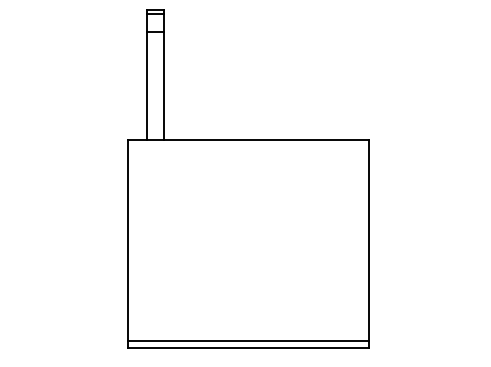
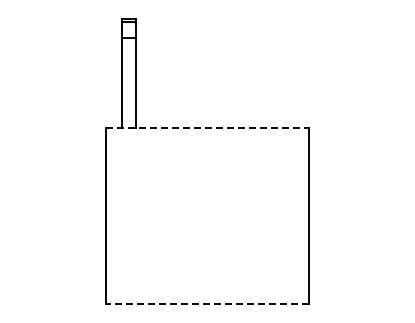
line: (249, 139) -> (208, 128), solid -> dashed
line: (248, 340) -> (207, 297), removed
line: (248, 348) -> (207, 304), solid -> dashed

